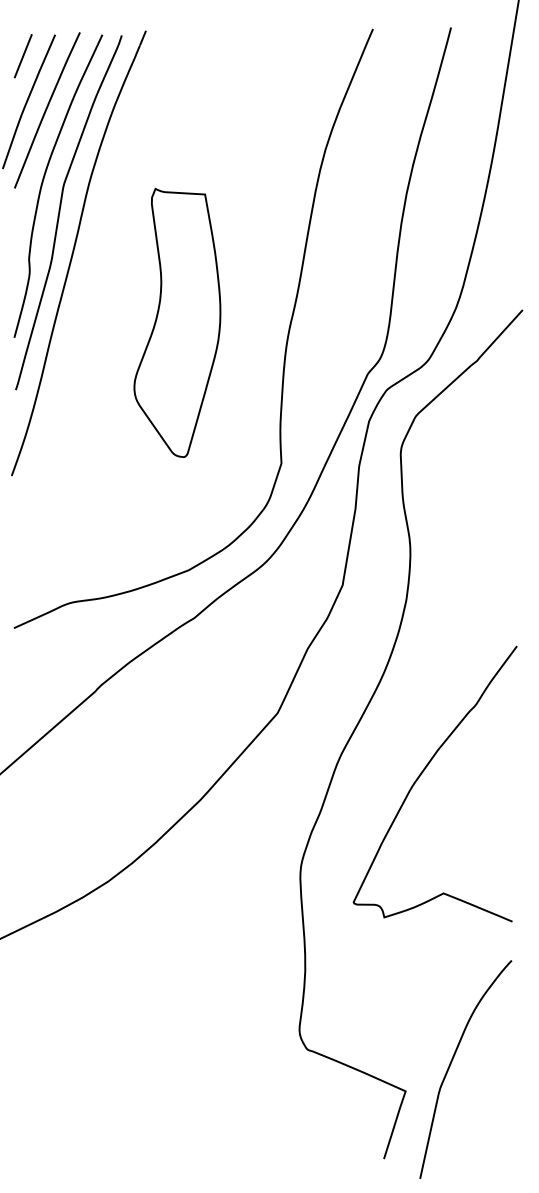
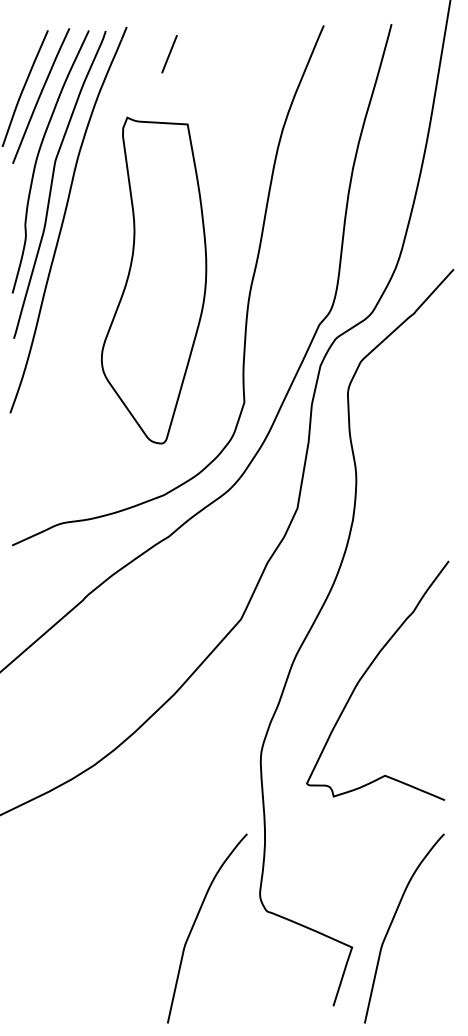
line: (22, 56) -> (168, 54), moved
part: (177, 322) -> (154, 280), size x1.4
curve: (225, 1062) -> (195, 922), added

